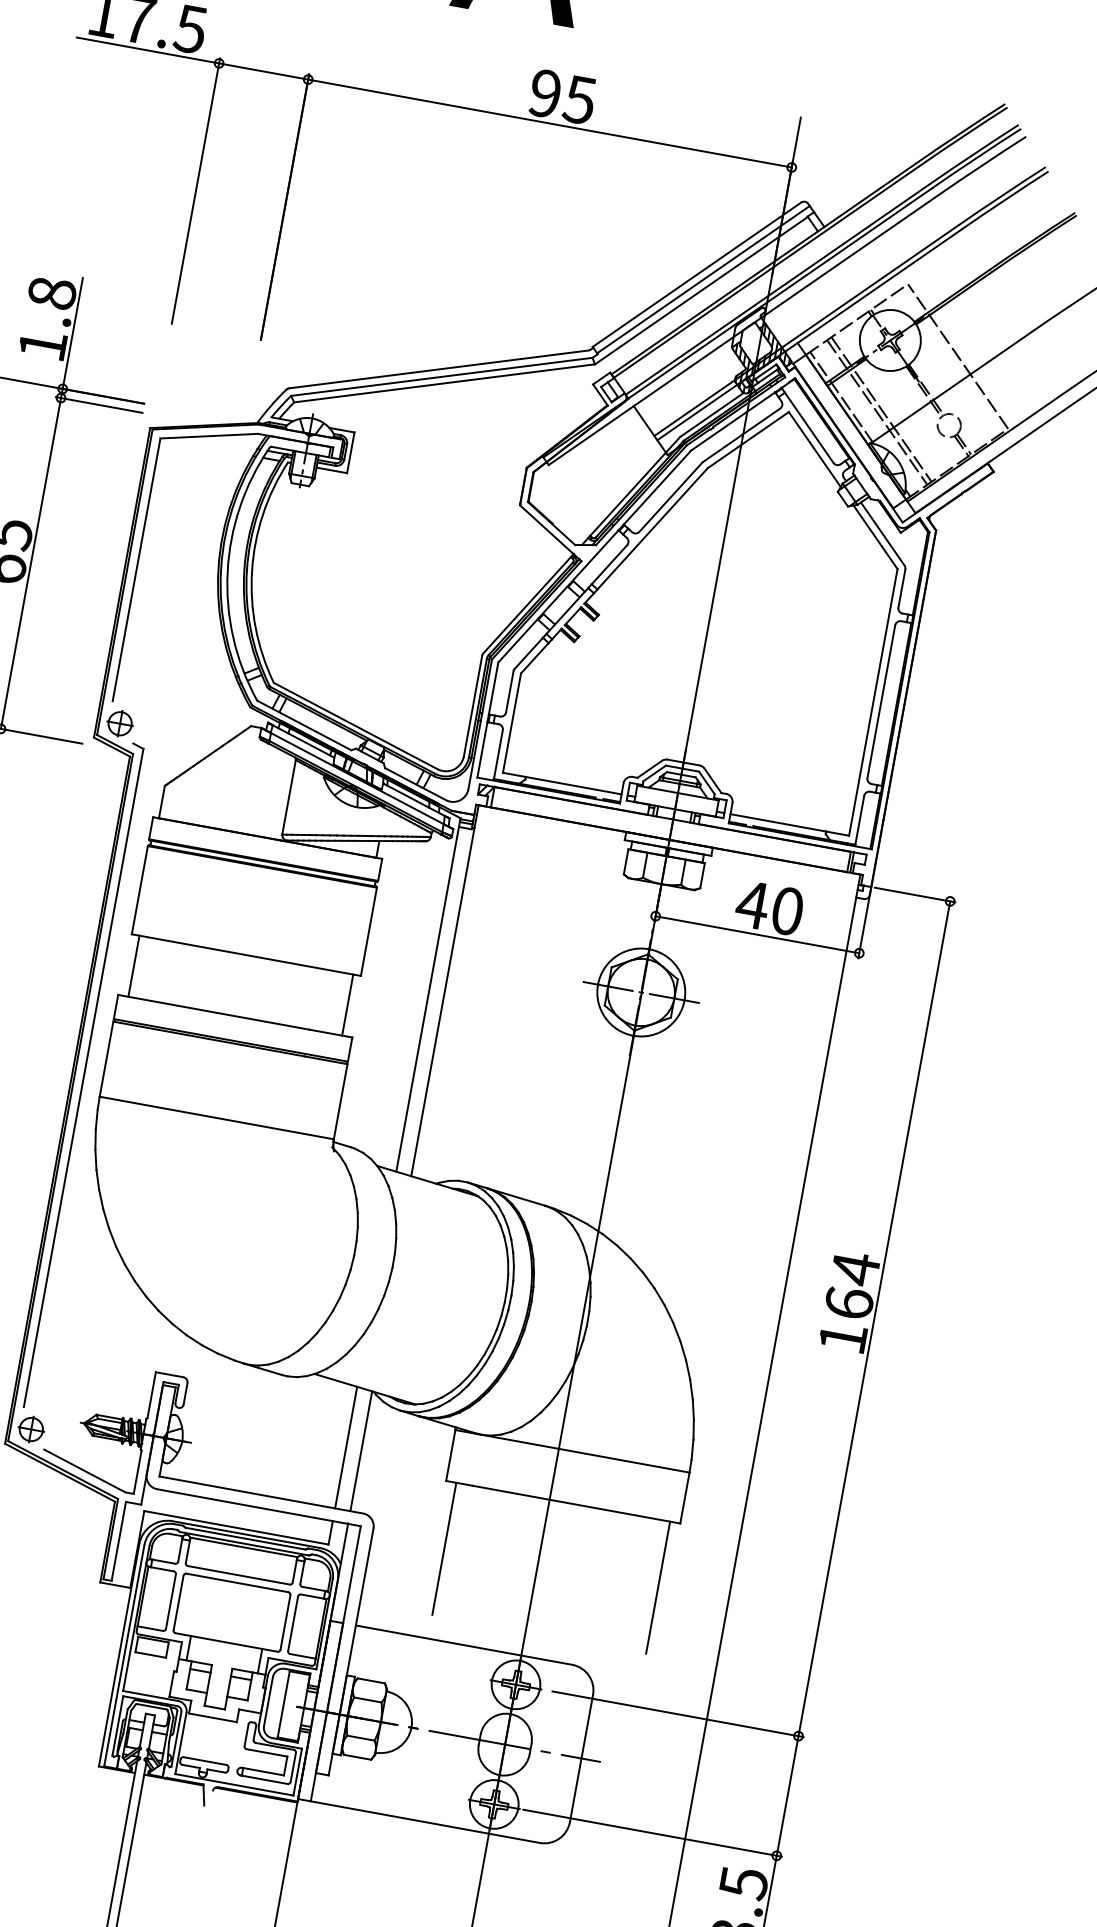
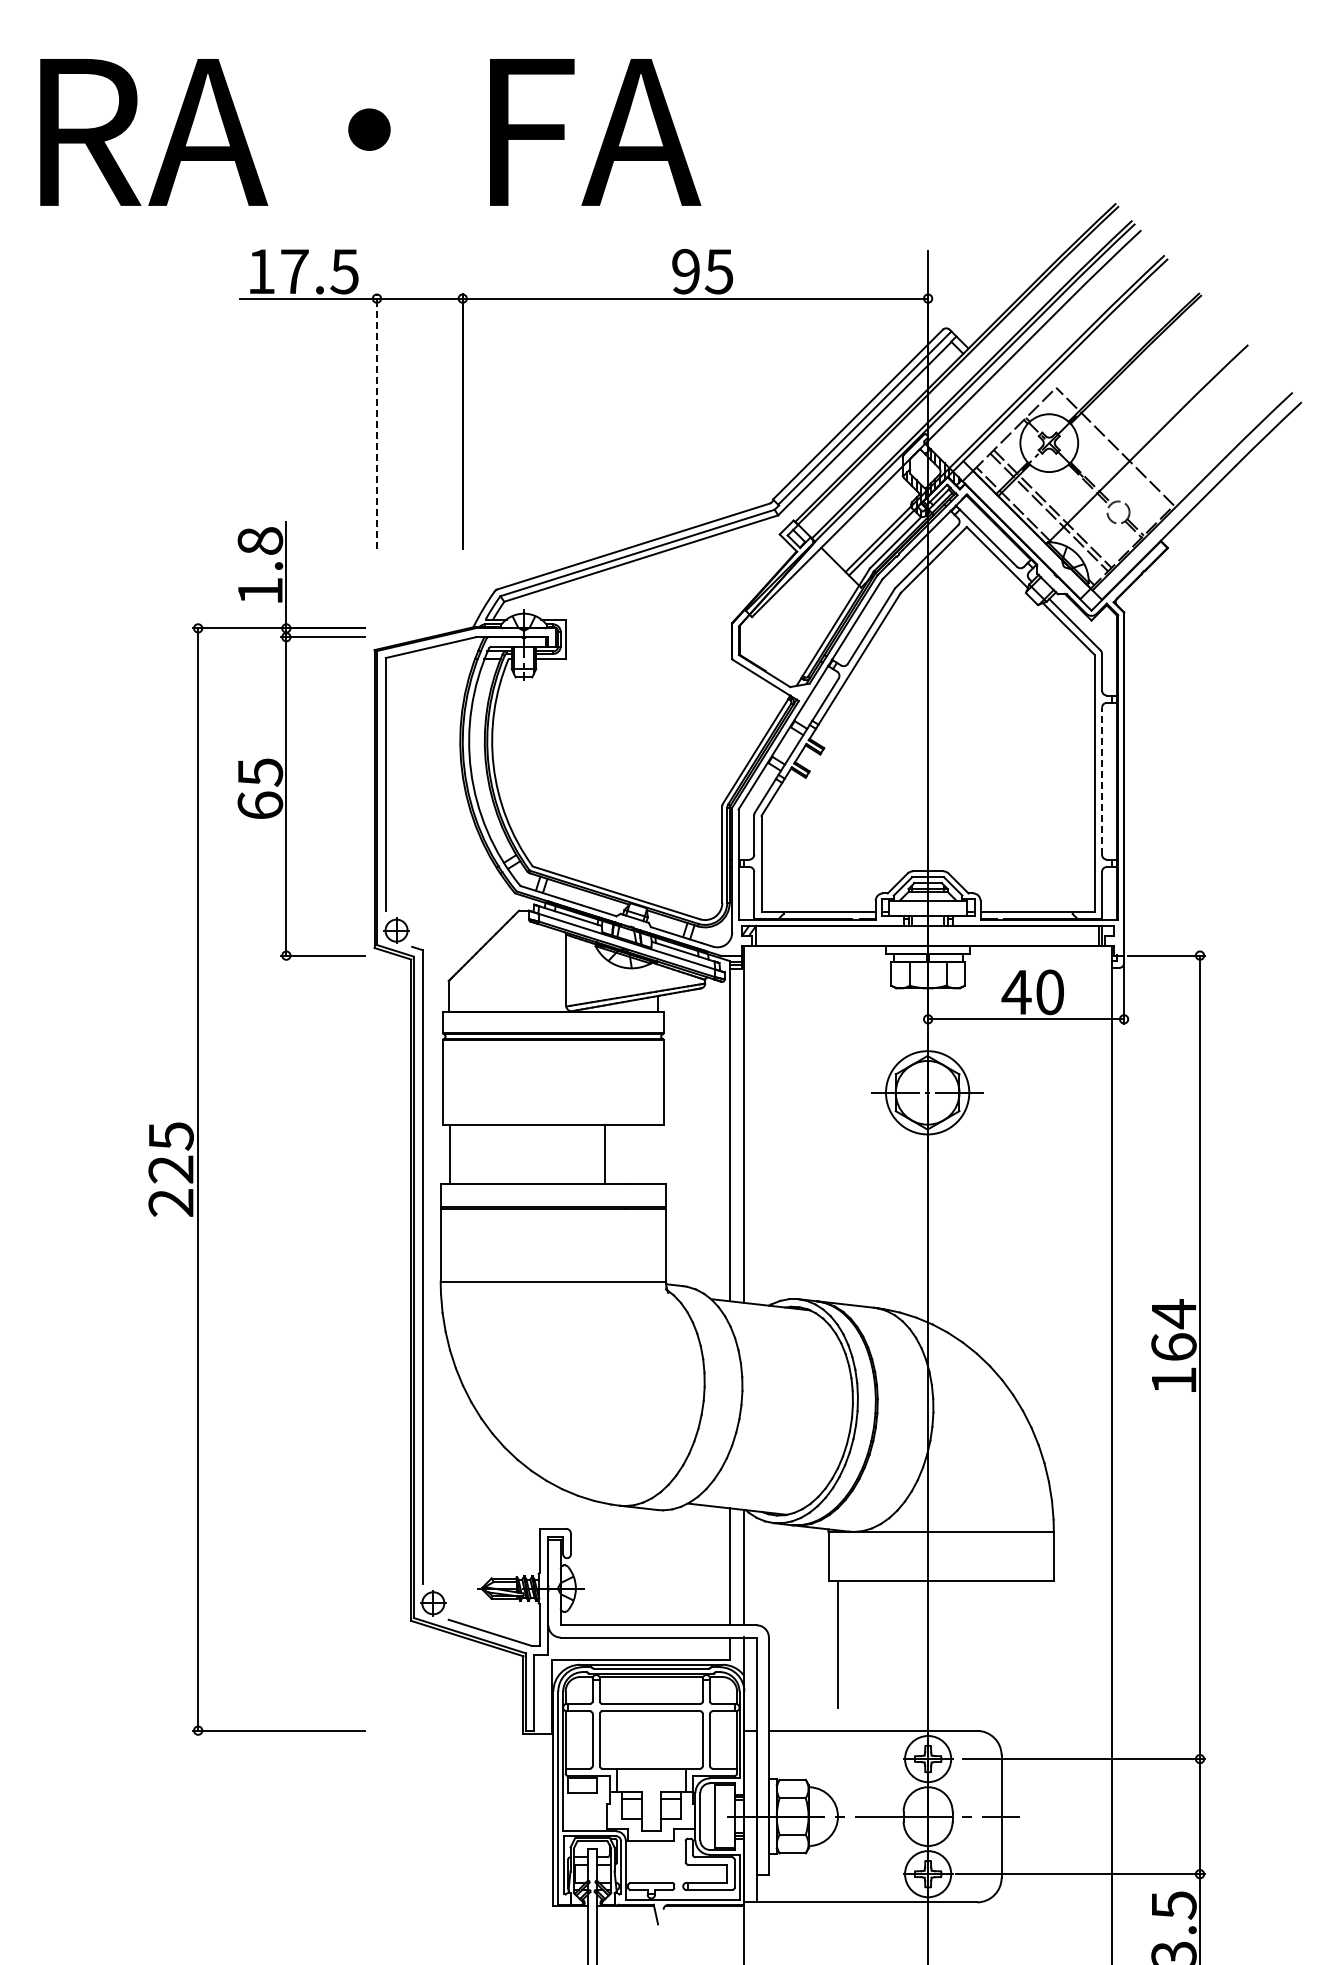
line: (196, 191) -> (377, 421), solid -> dashed
line: (881, 701) -> (1102, 780), solid -> dashed
line: (348, 1004) -> (605, 1153), moved
line: (658, 1587) -> (1044, 1644), removed

